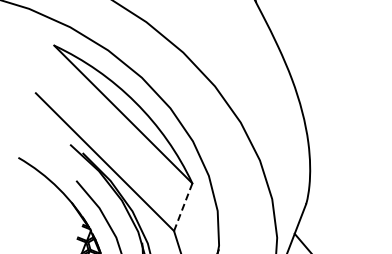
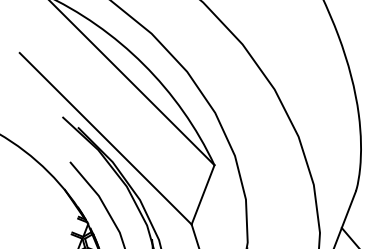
line: (183, 207) -> (203, 195), dashed -> solid

